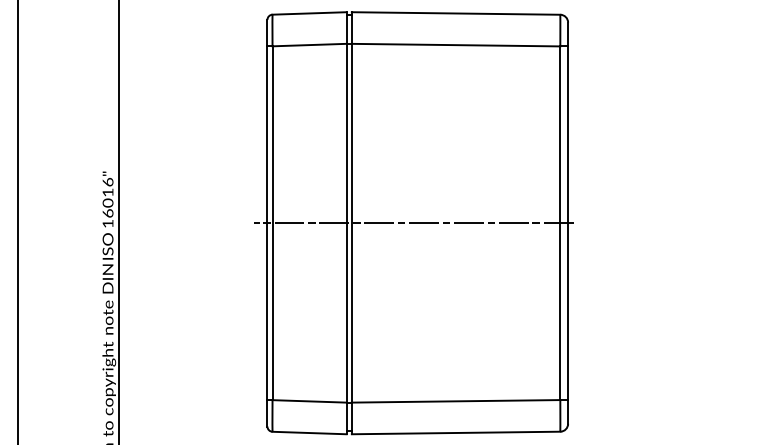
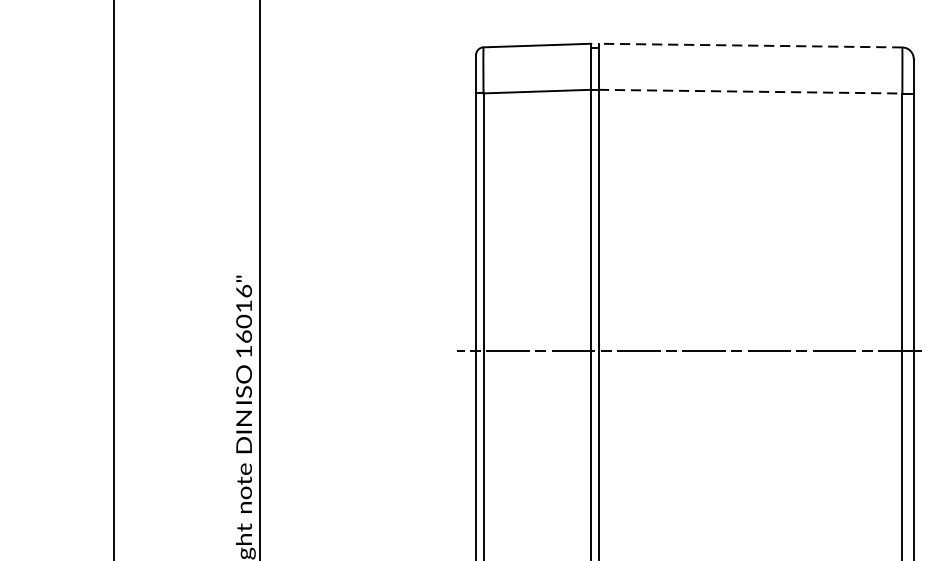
line: (455, 13) -> (749, 45), solid -> dashed
line: (456, 45) -> (751, 92), solid -> dashed

